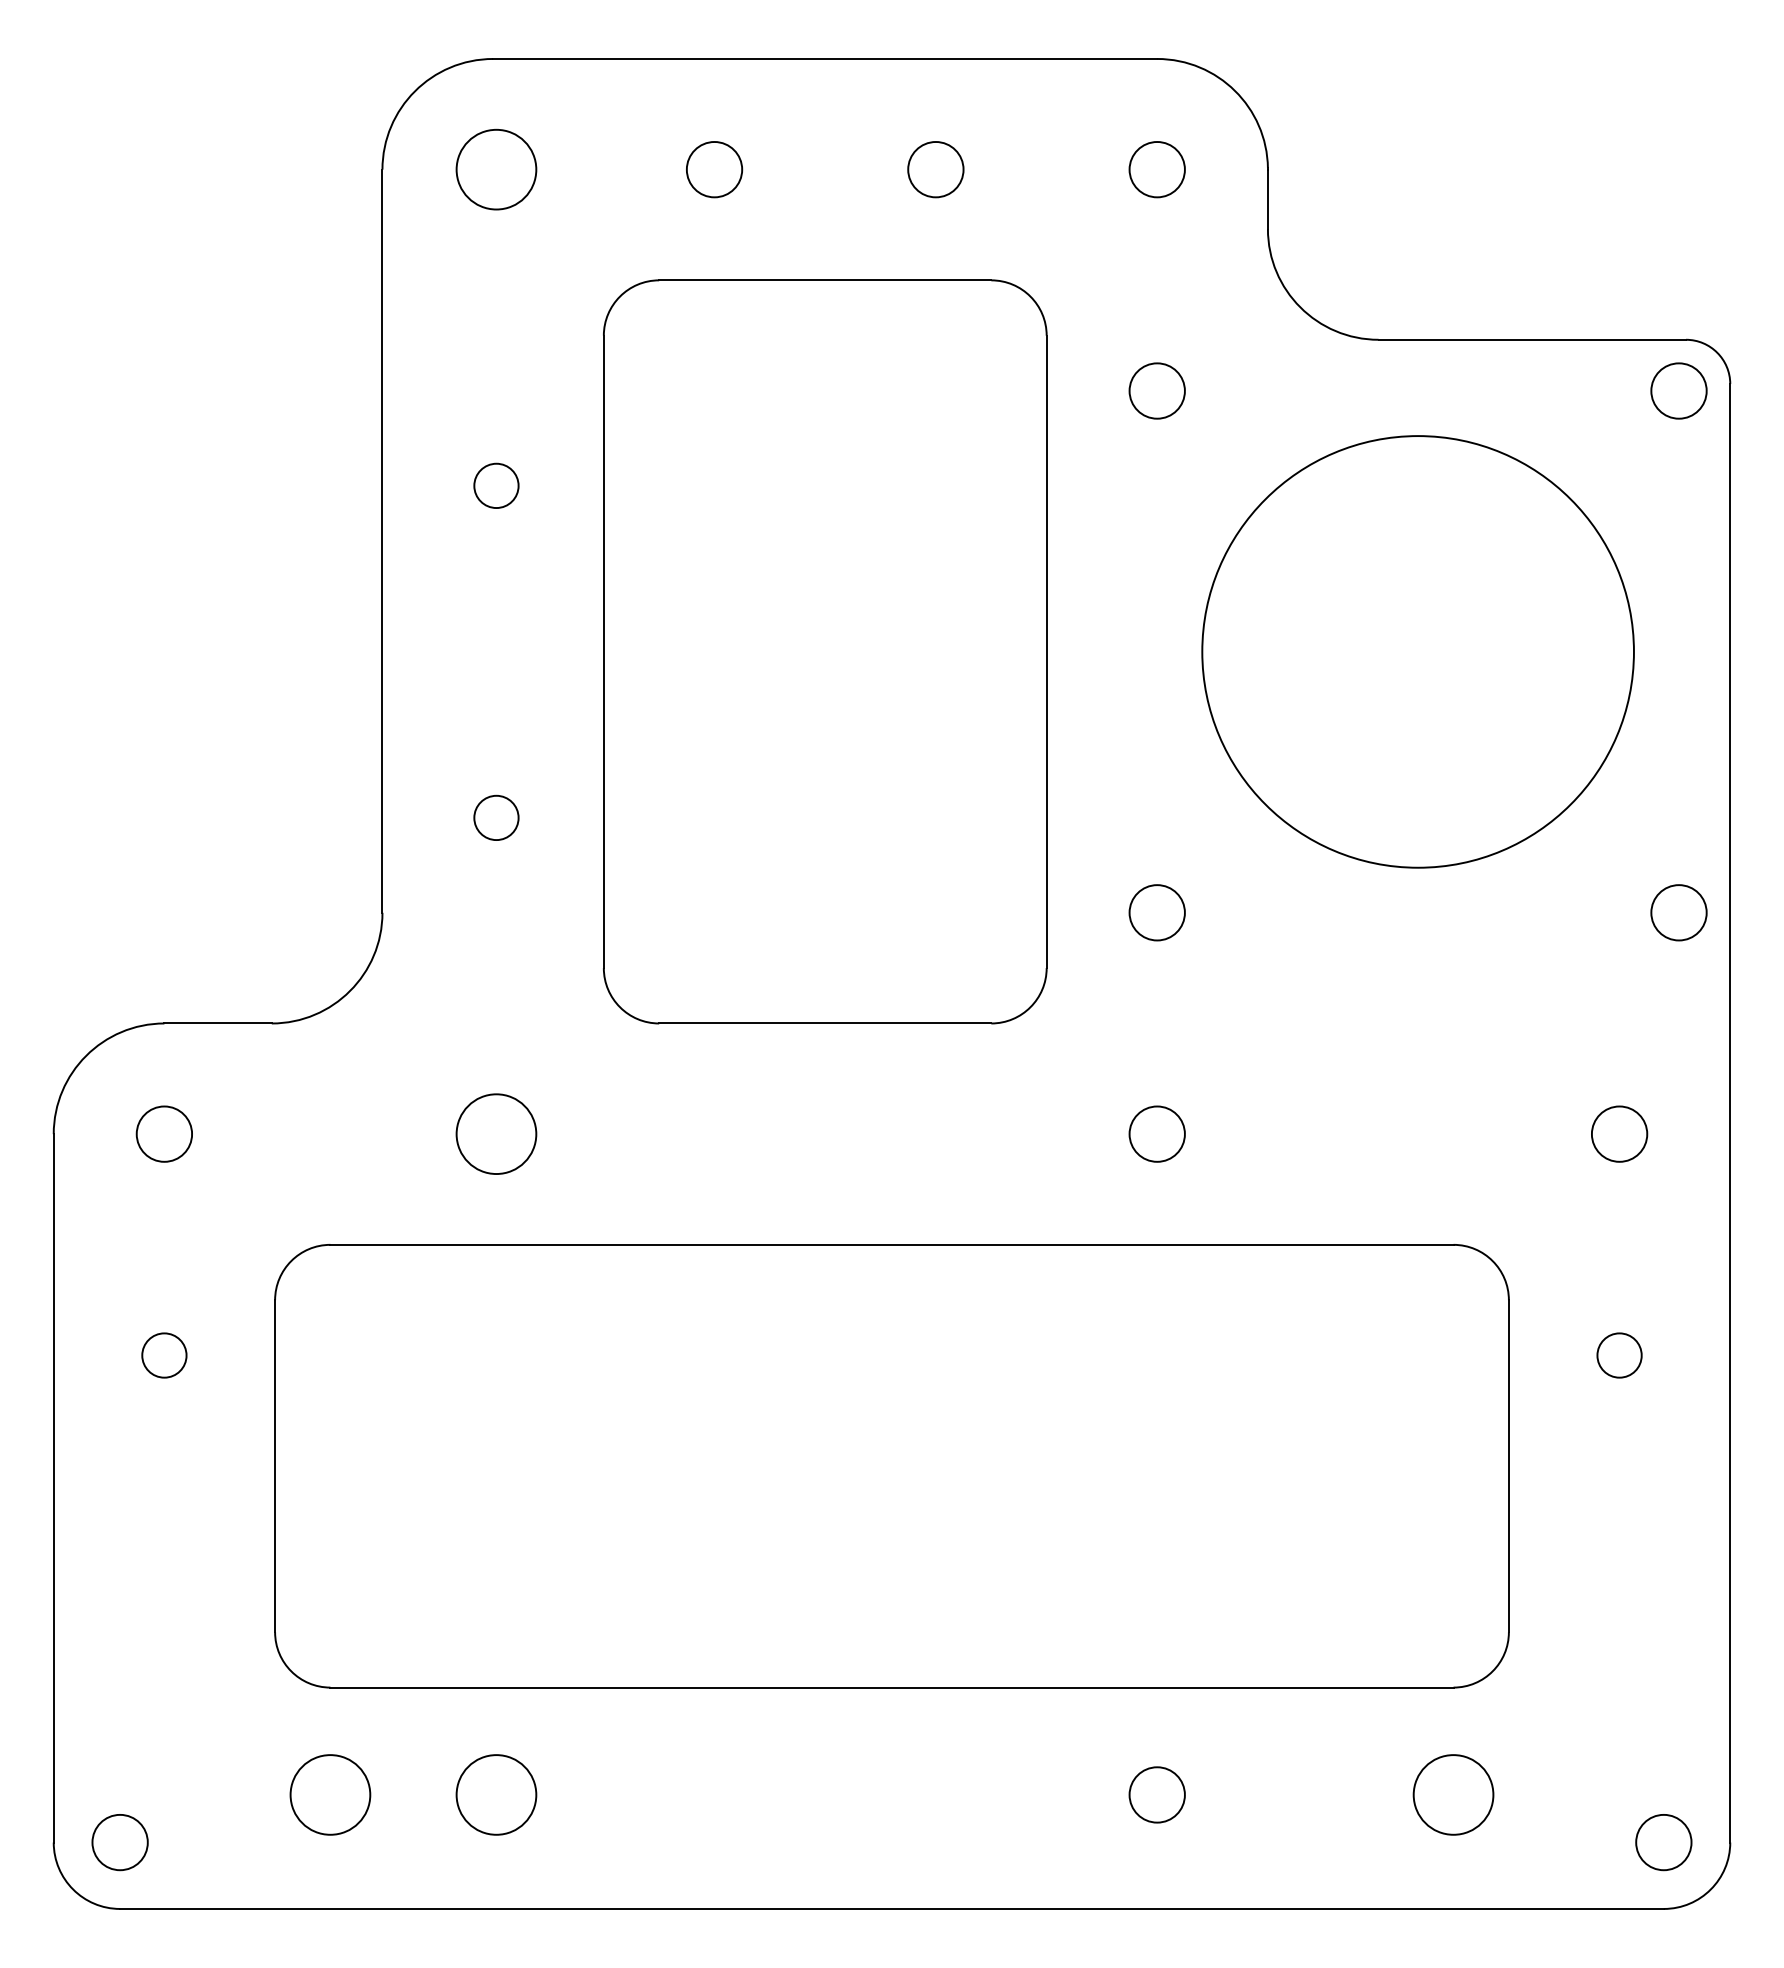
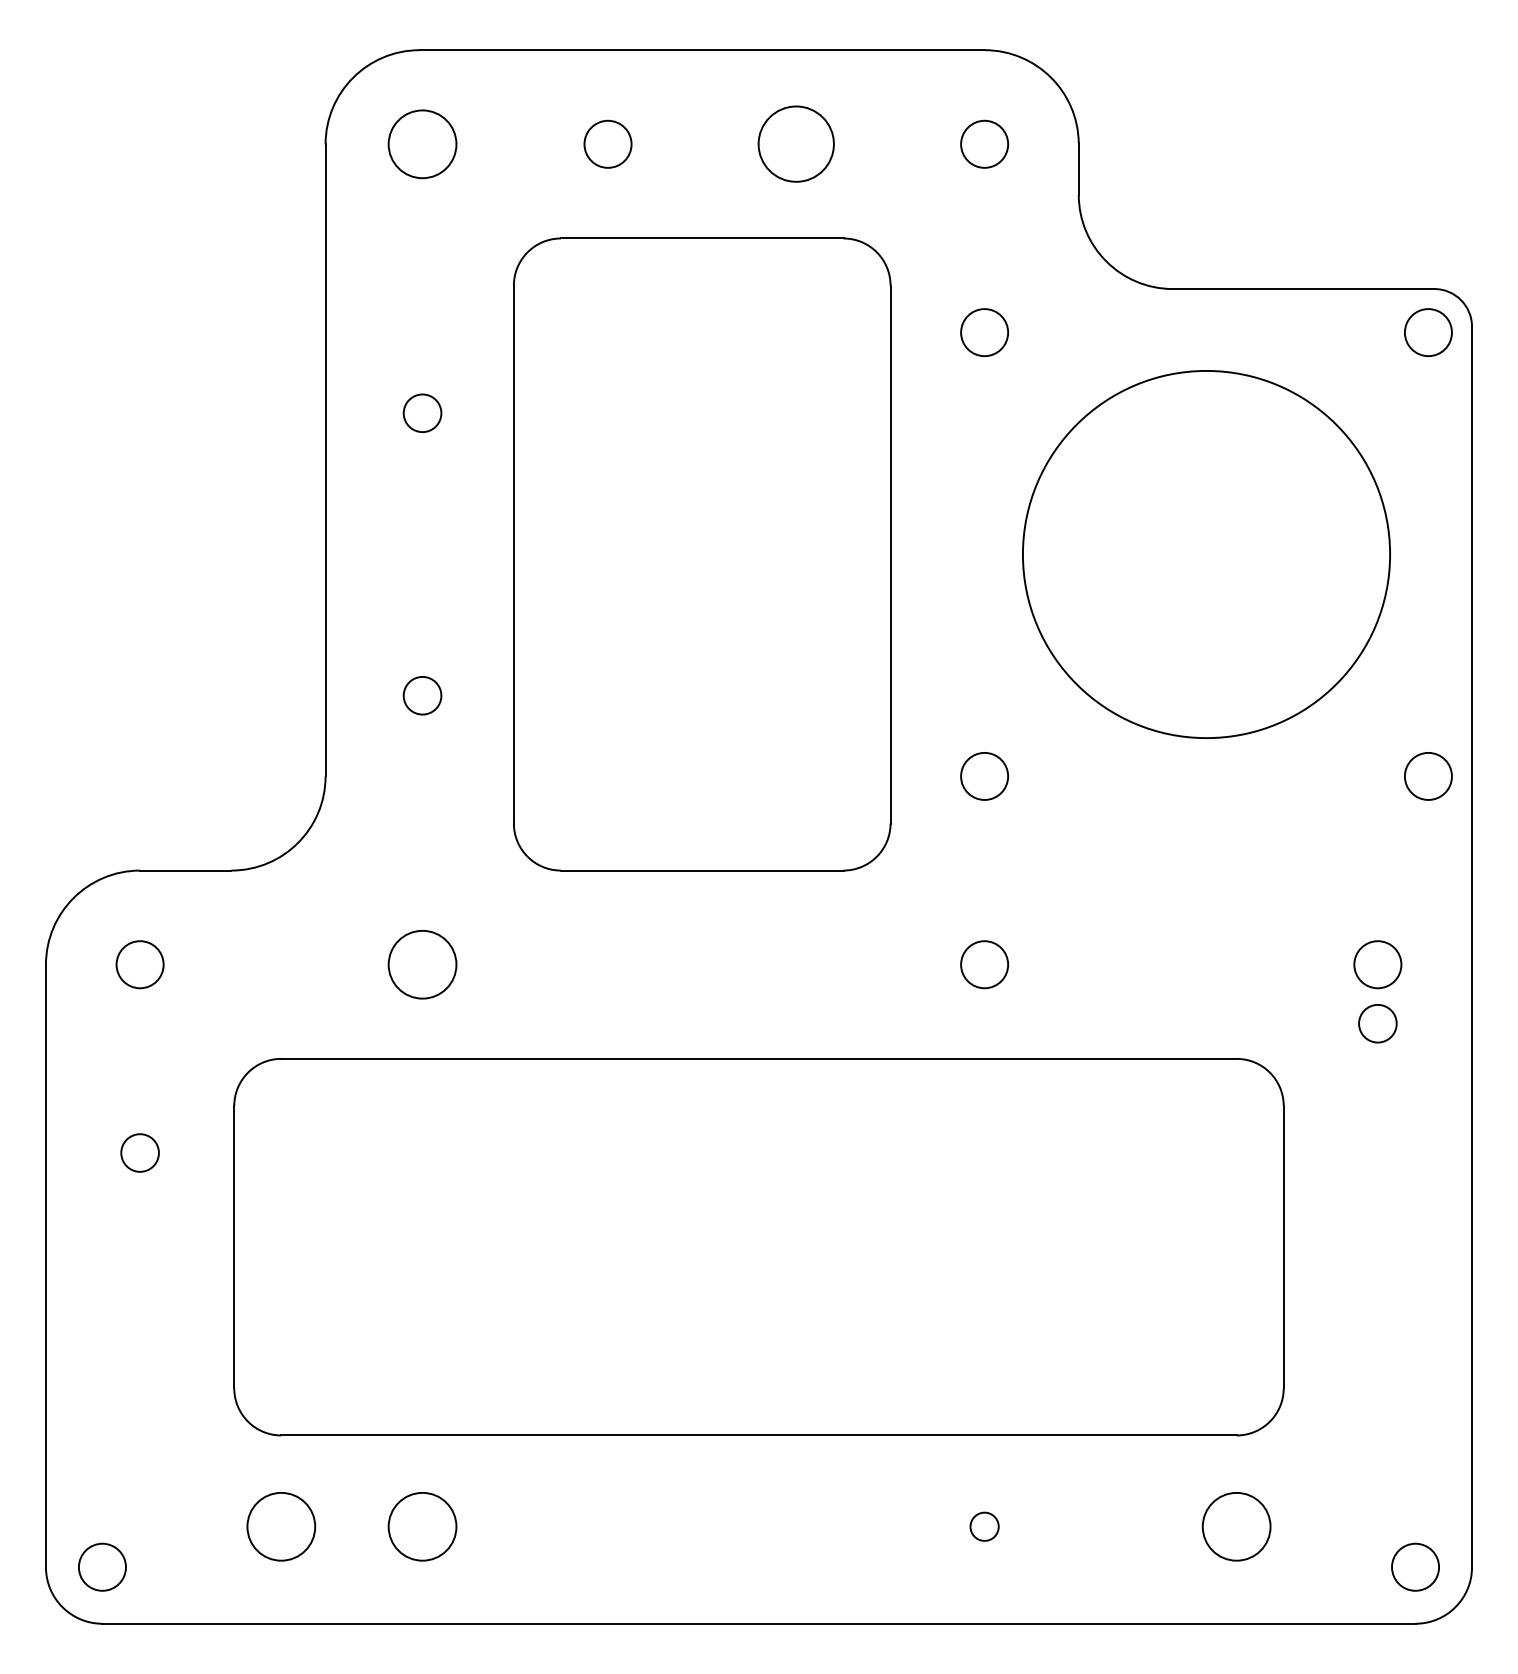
circle: (935, 169) -> (796, 144), size x1.6
circle: (1619, 1355) -> (1377, 1023), moved
circle: (1156, 1794) -> (983, 1526), size x0.6

